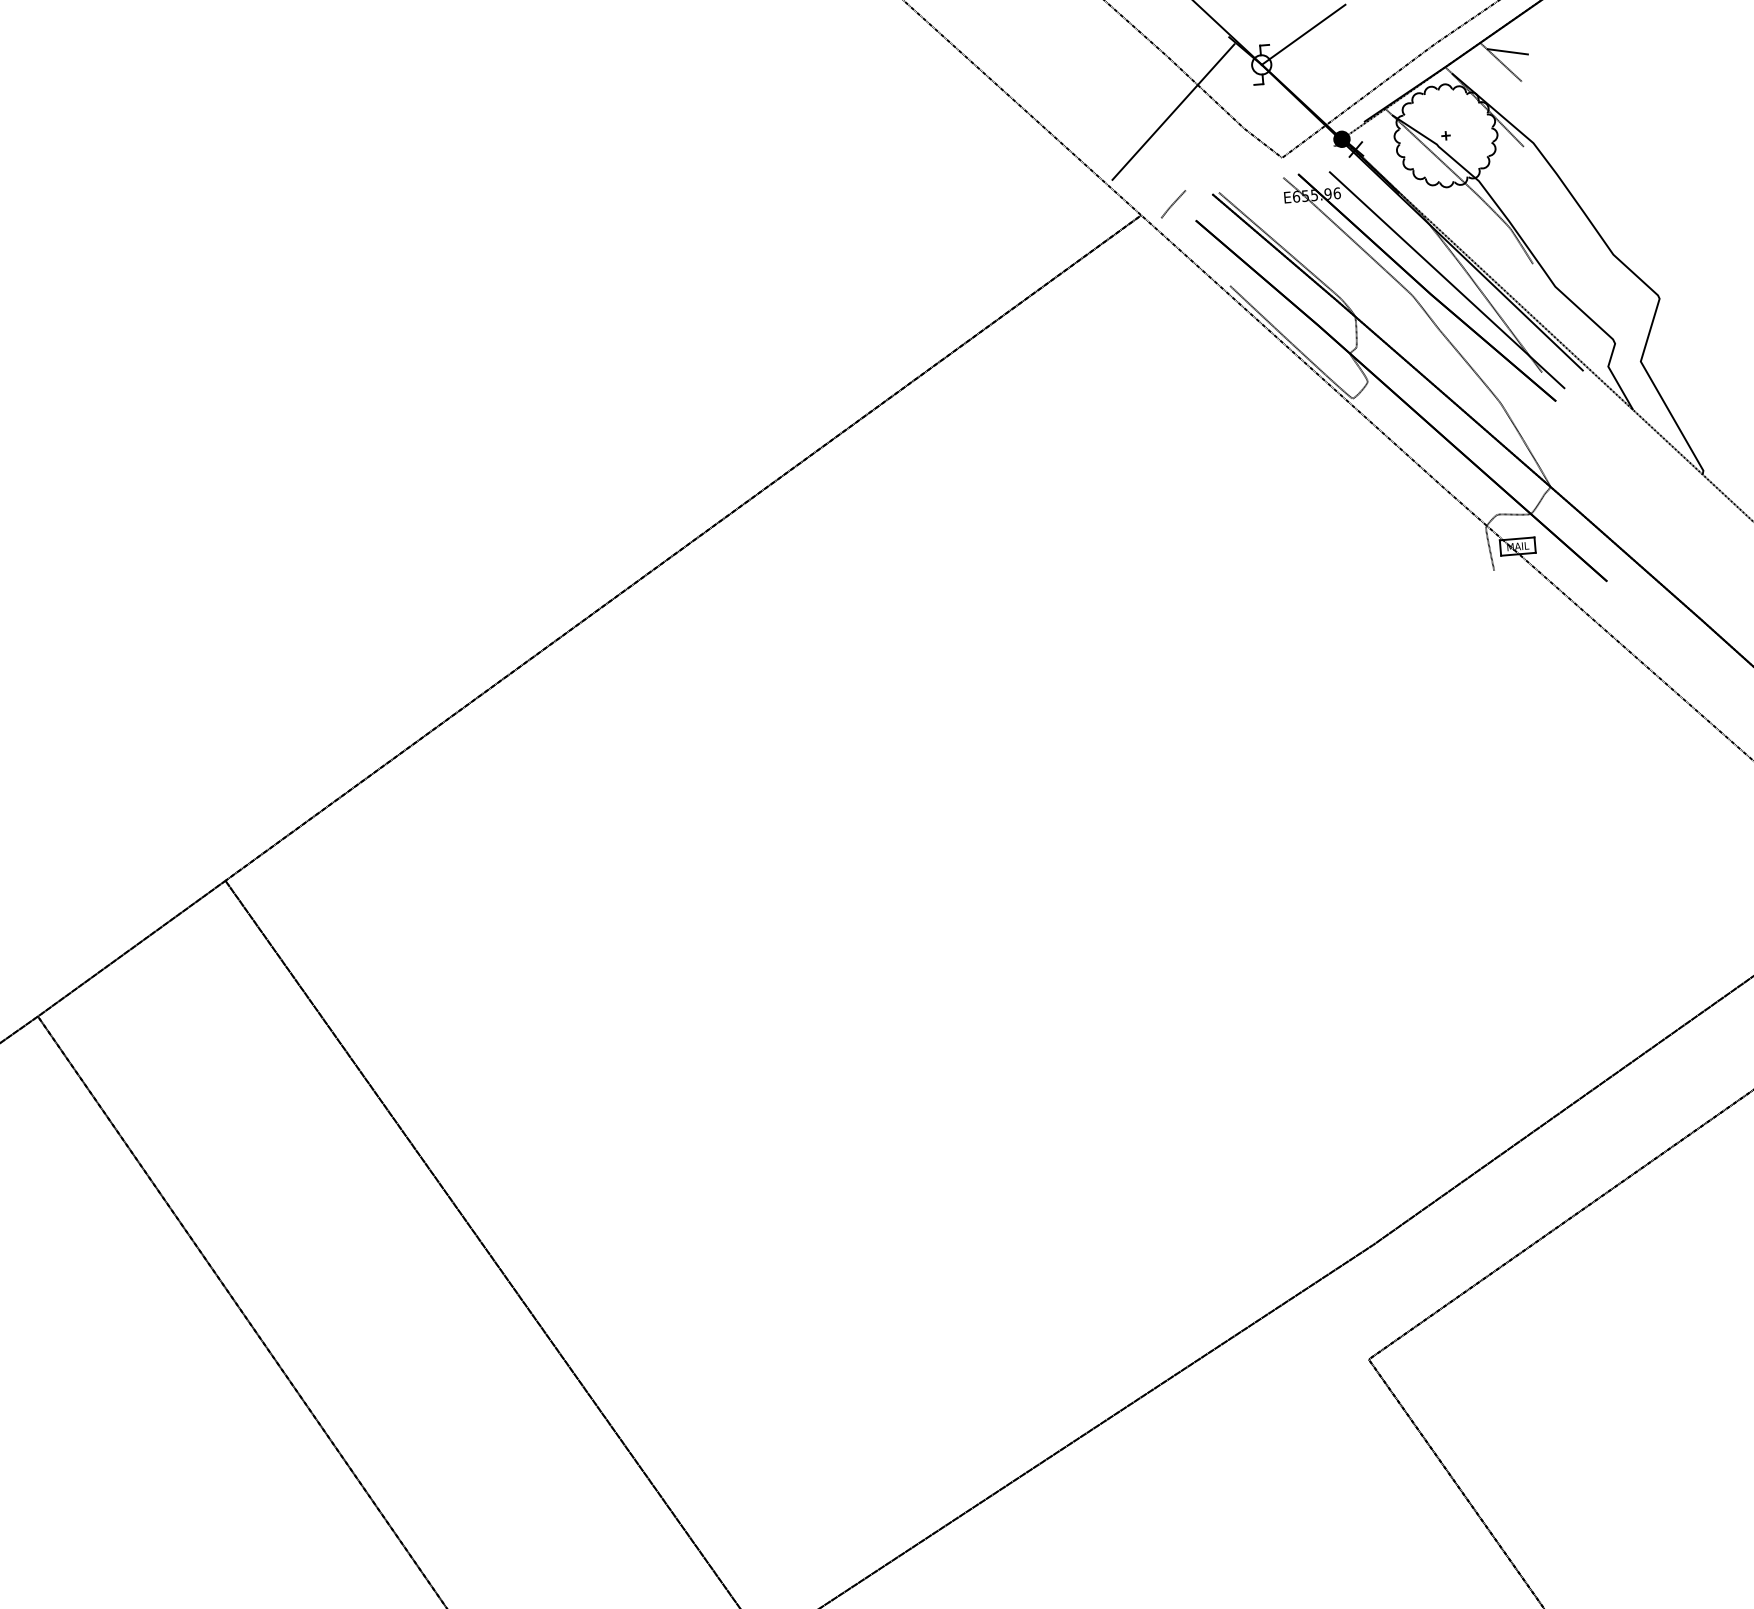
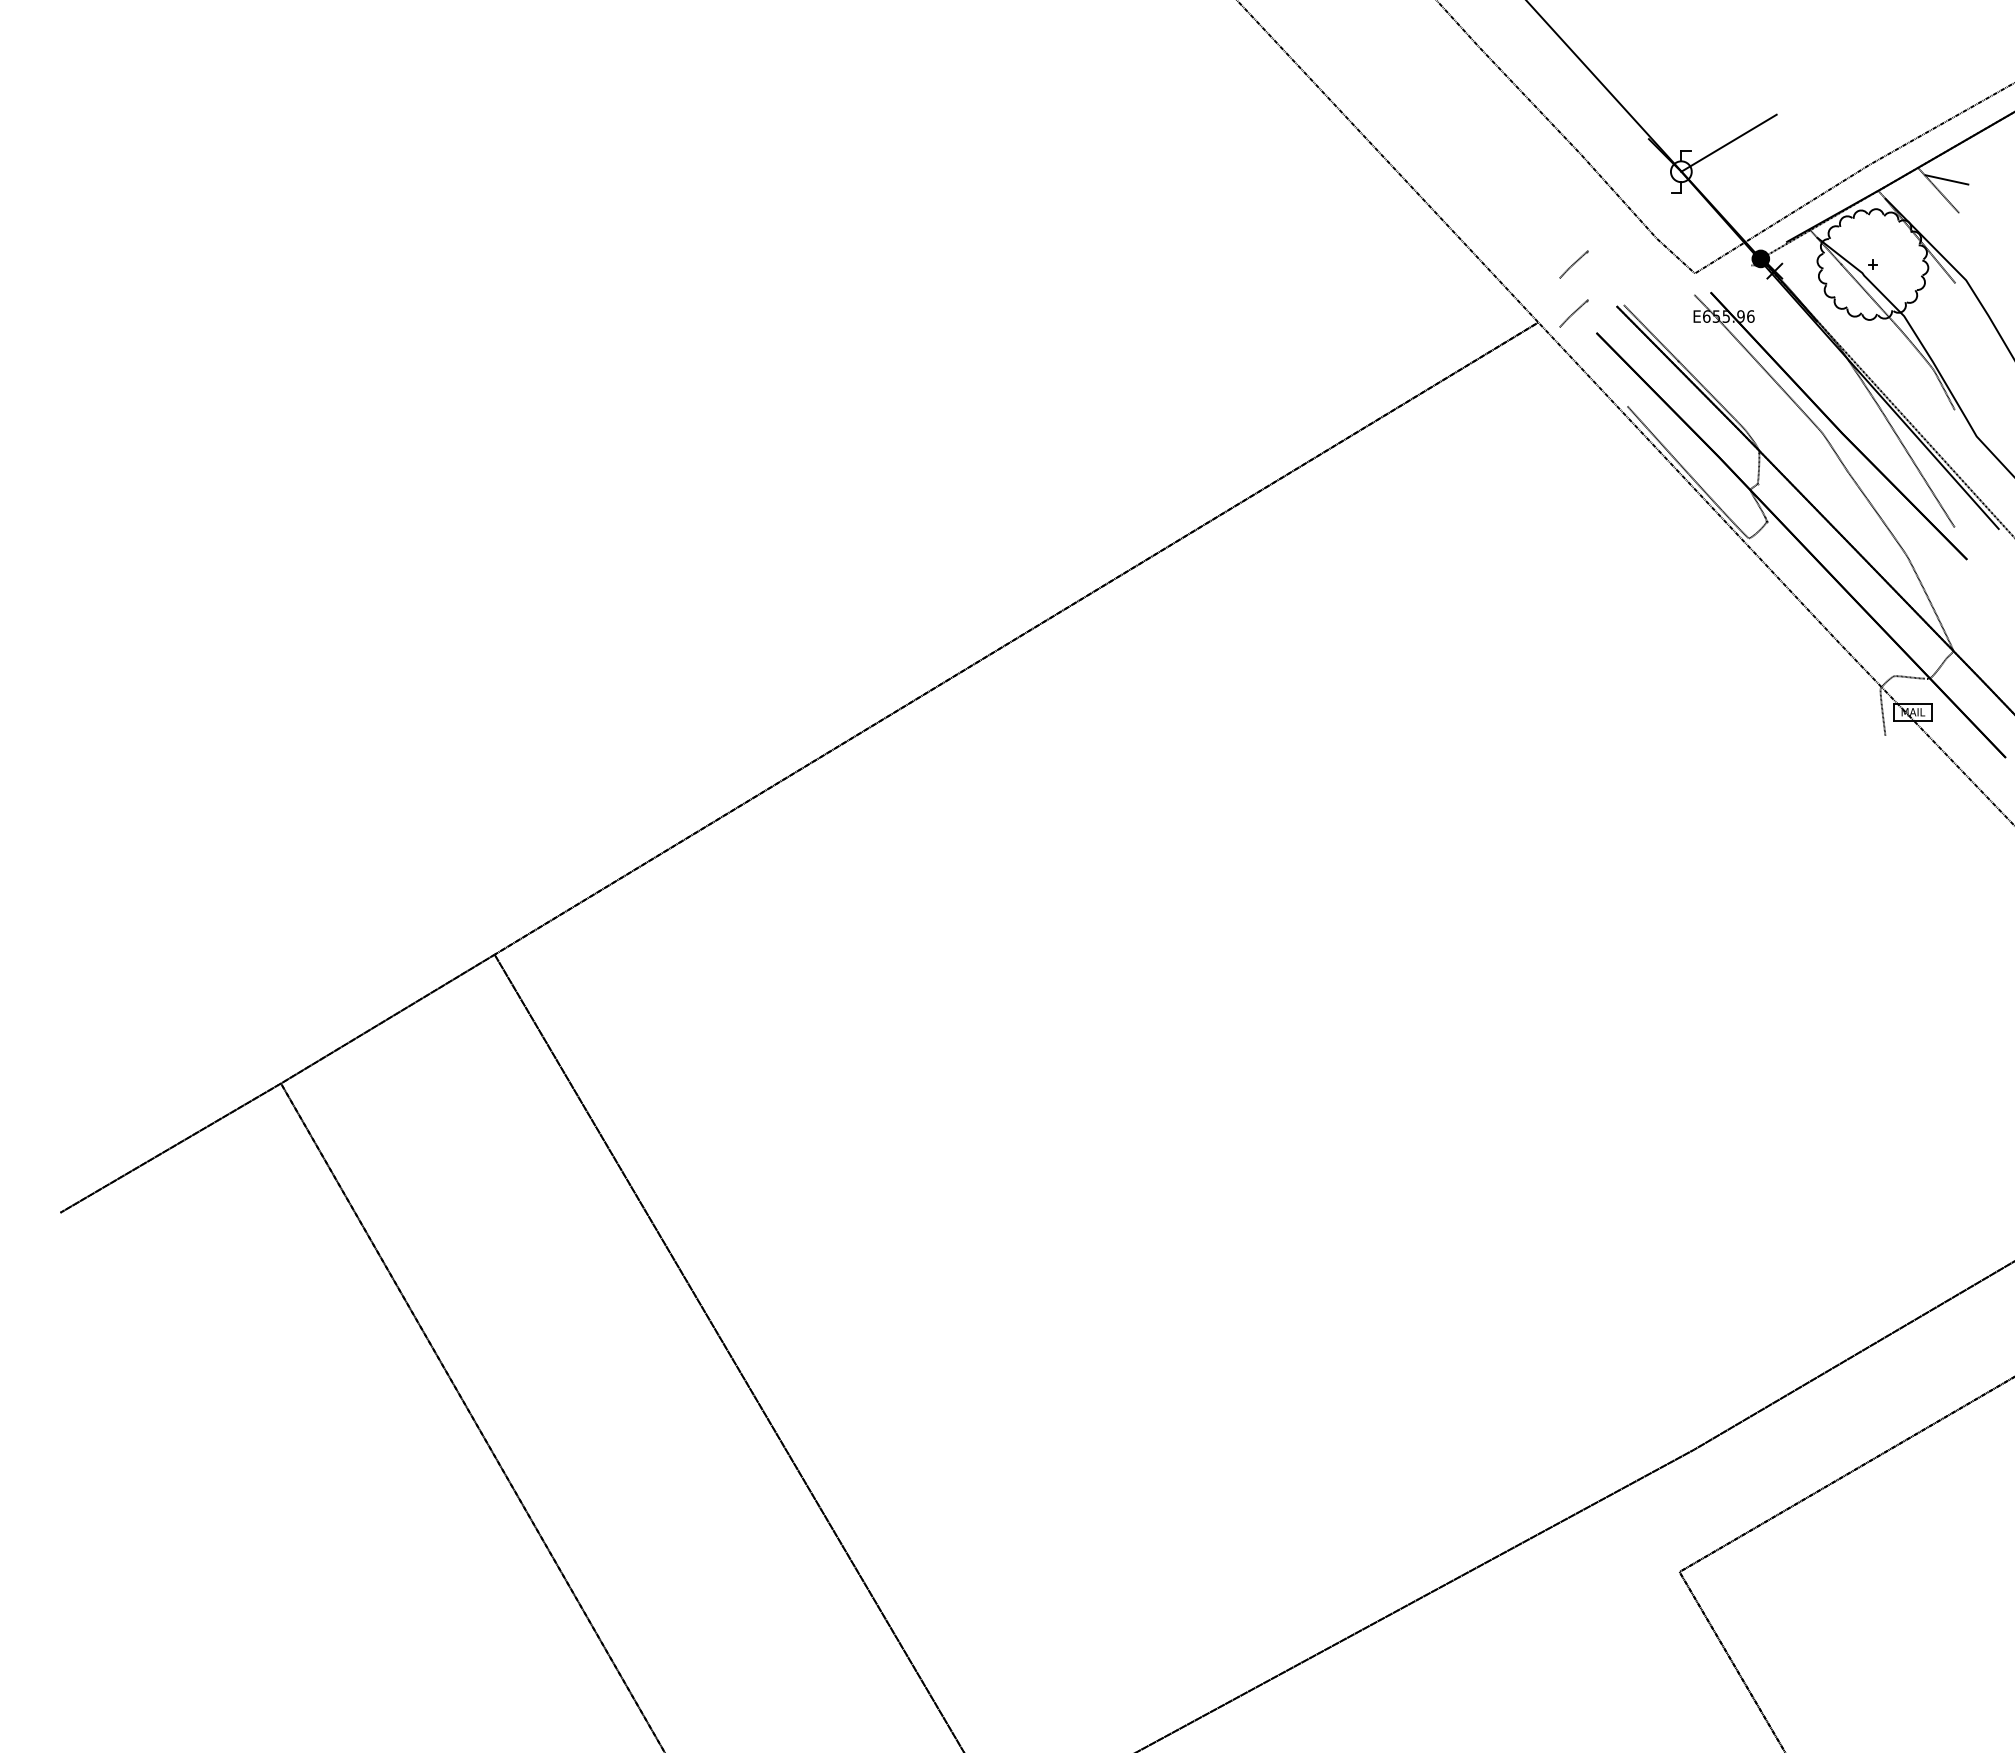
line: (1172, 112) -> (1581, 214), removed
line: (1169, 159) -> (1573, 264), added
line: (1446, 280) -> (1860, 419), removed

